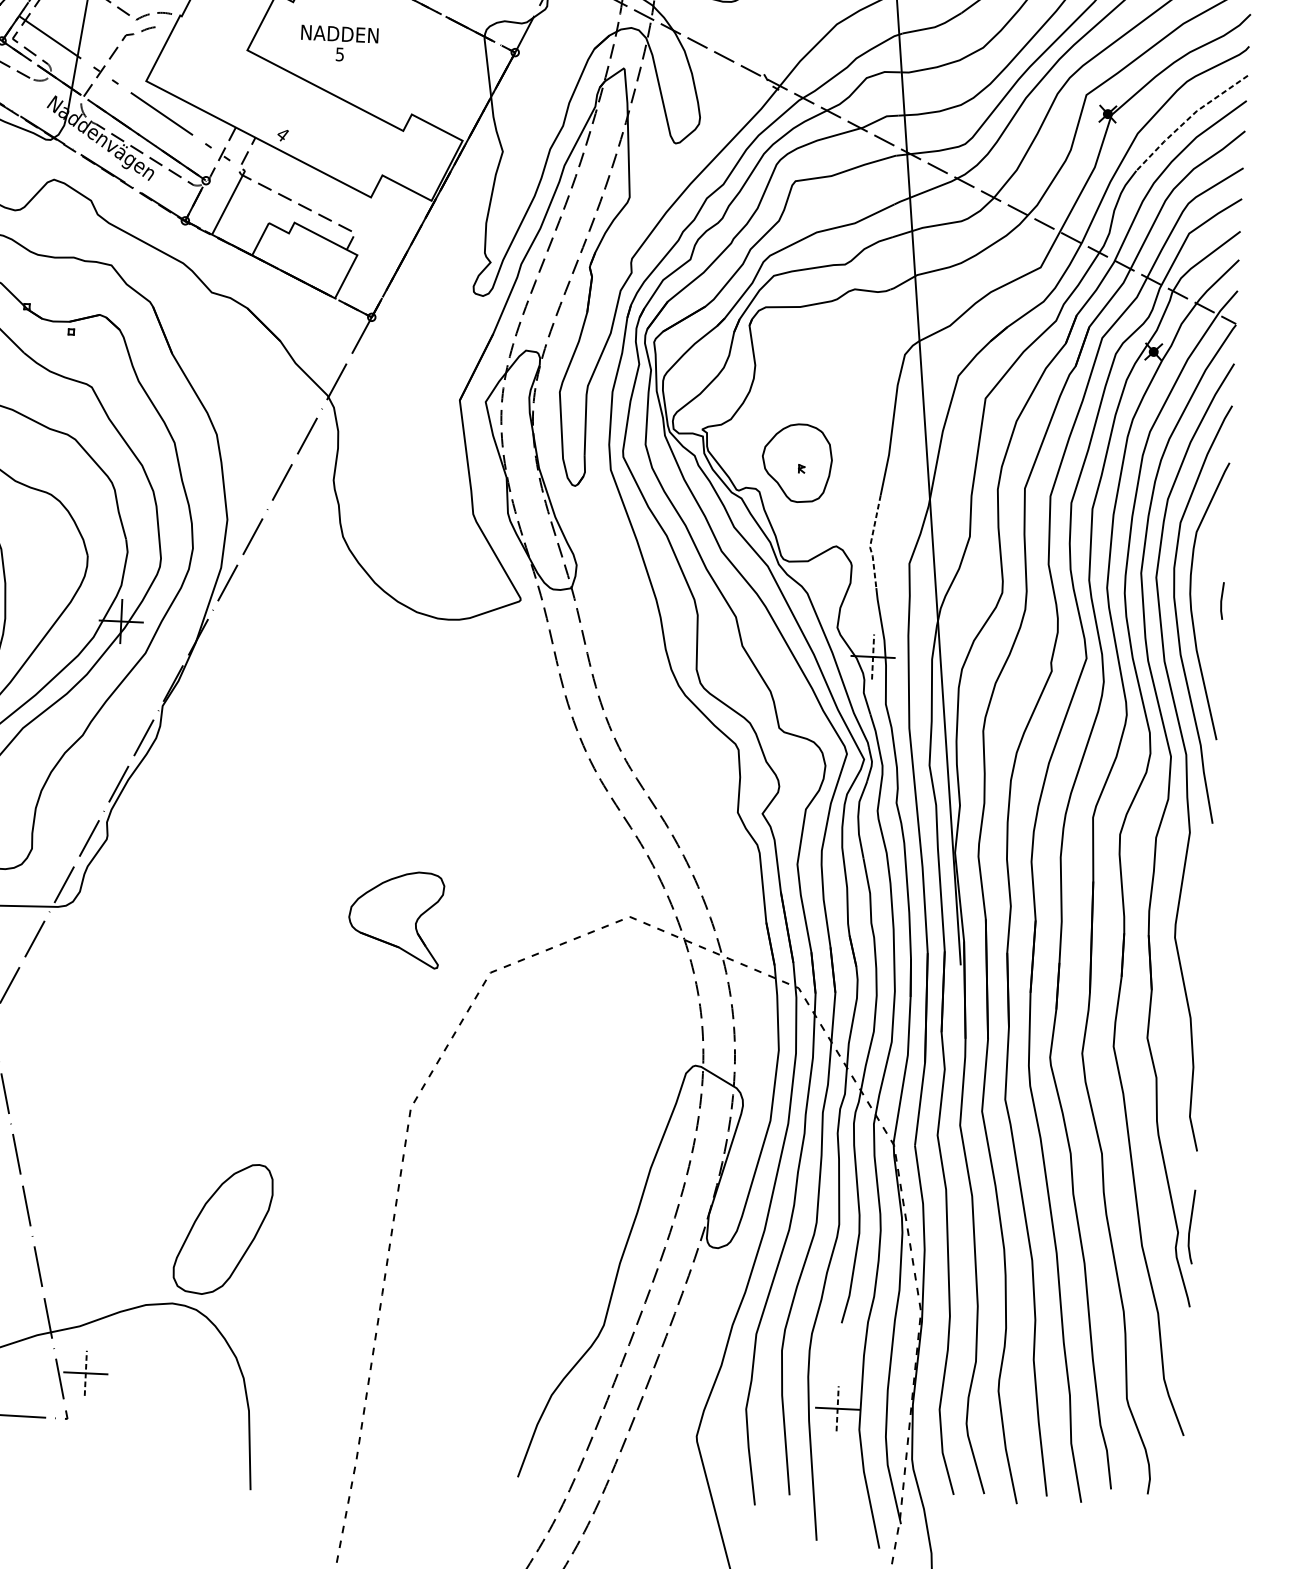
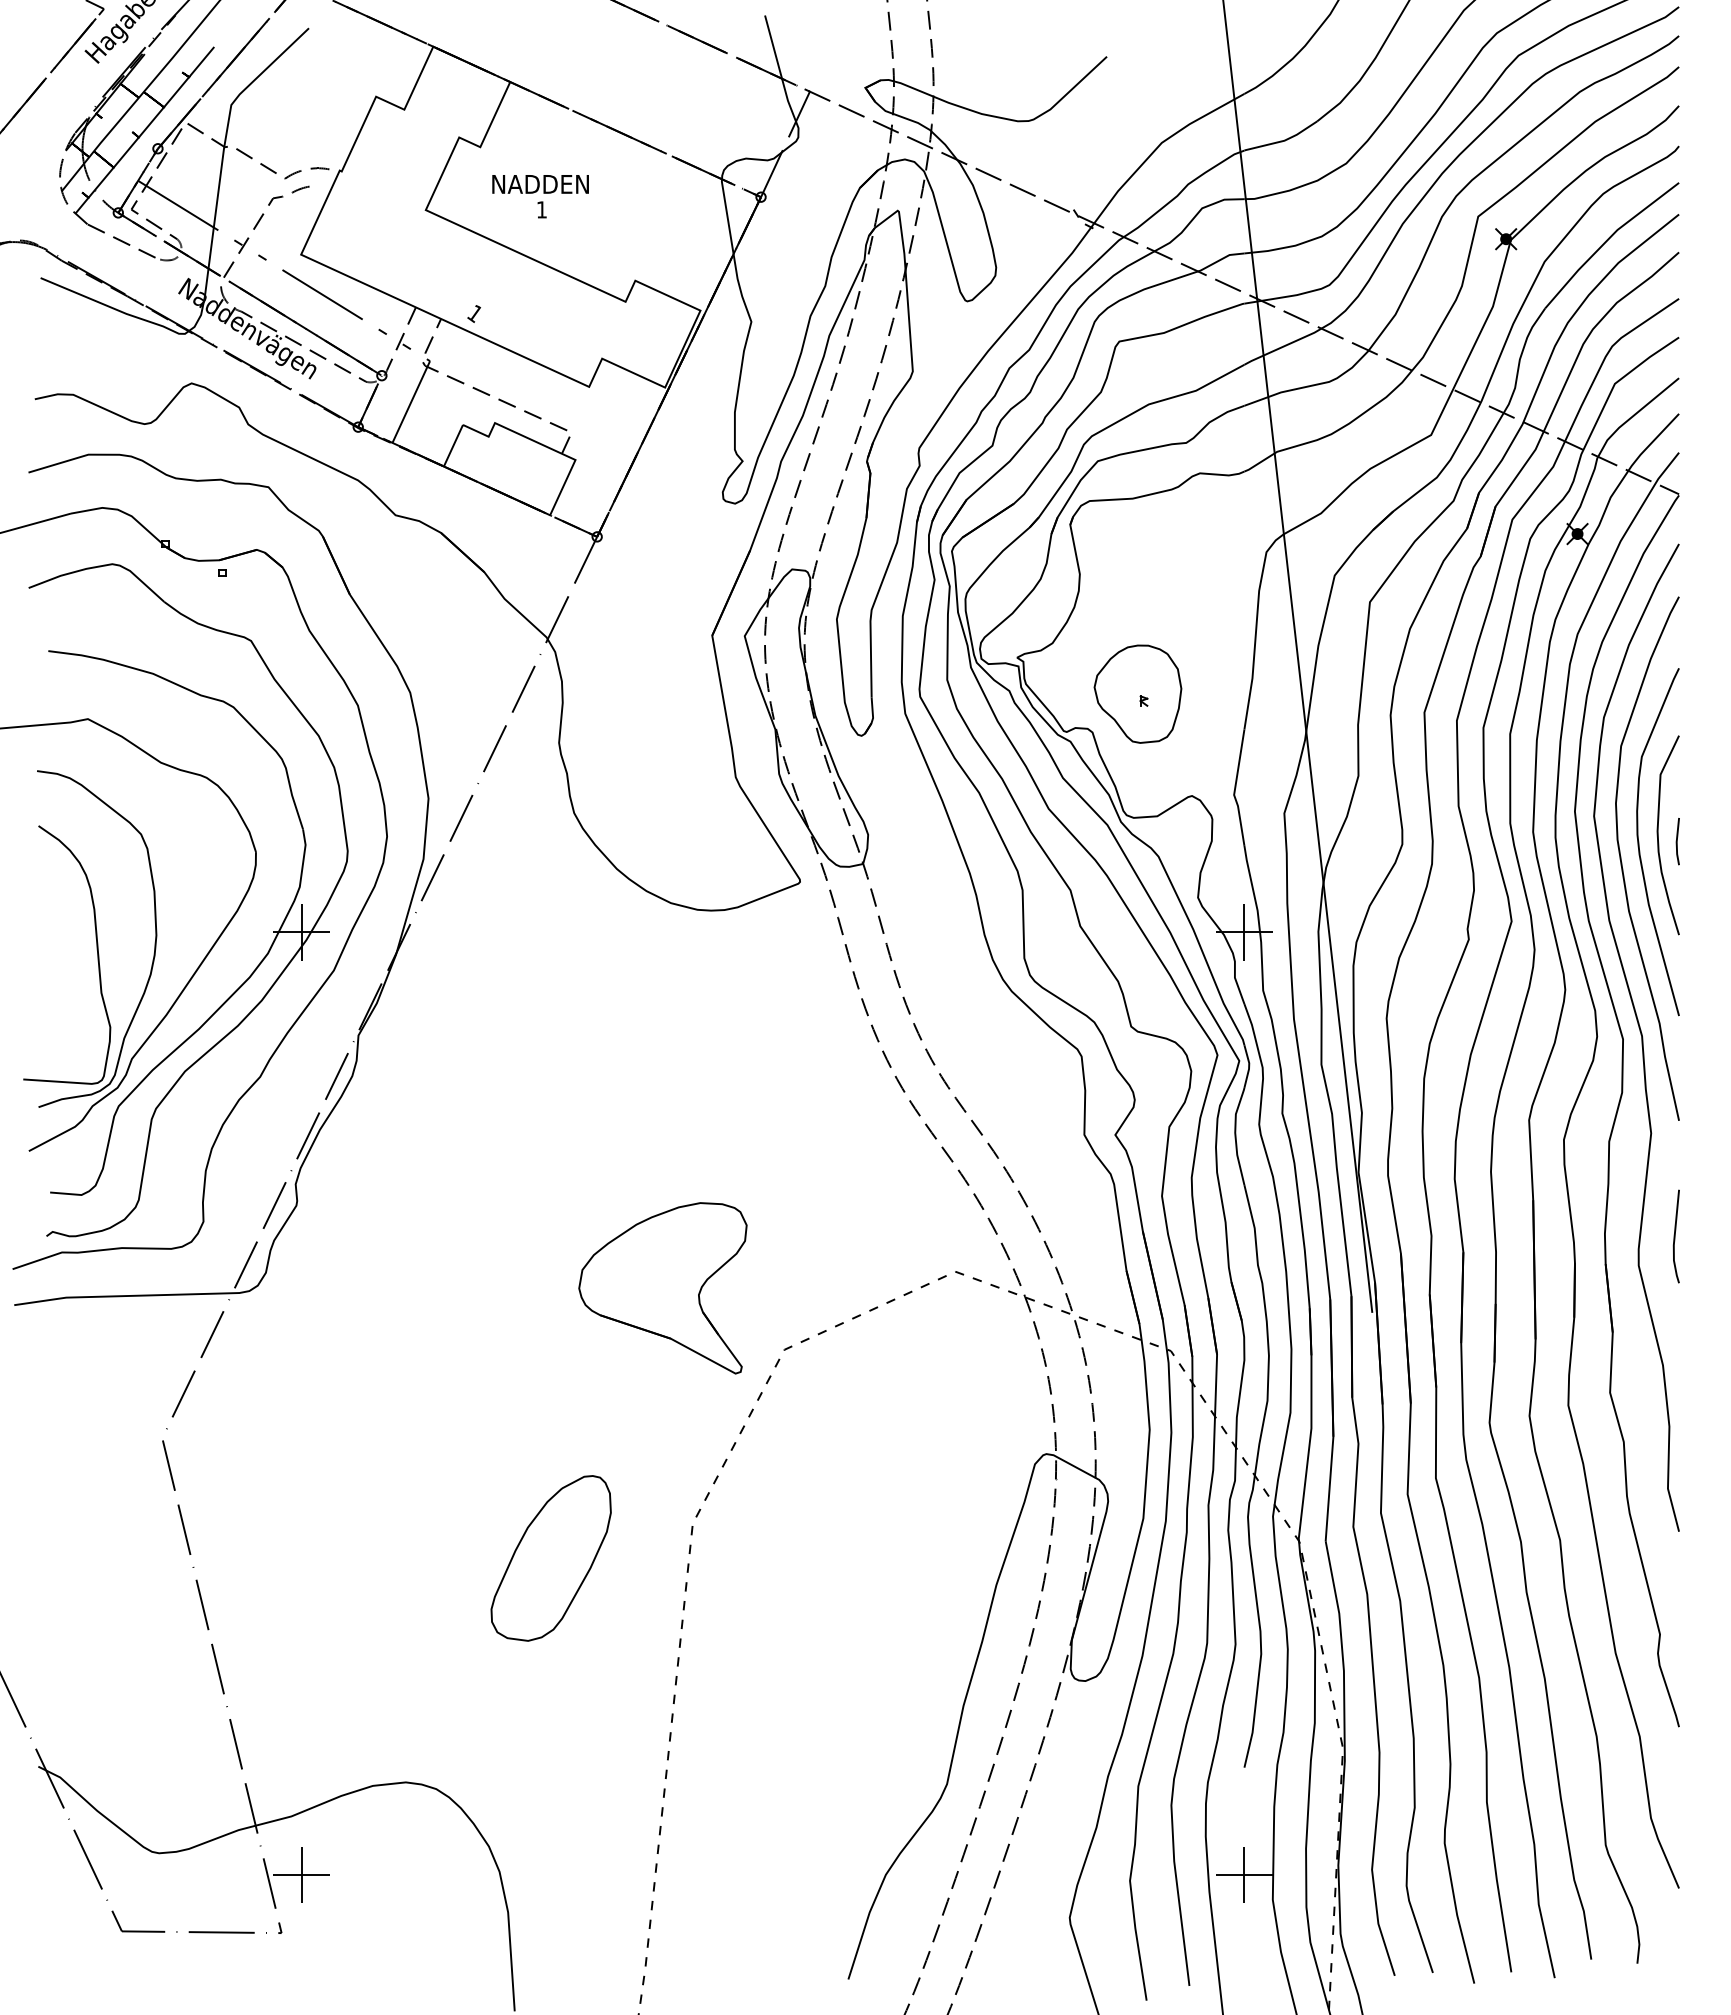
text: (339, 54) -> (541, 209), 5 -> 1
line: (1188, 118) -> (1607, 240), dashed -> solid
text: (282, 134) -> (474, 313), 4 -> 1
line: (871, 542) -> (1235, 789), dashed -> solid
curve: (1206, 595) -> (1658, 835), added
line: (873, 656) -> (1244, 931), dashed -> solid
part: (395, 919) -> (662, 1288), size x1.43
line: (1190, 1226) -> (1675, 1236), moved
part: (222, 1229) -> (550, 1558), moved
line: (85, 1372) -> (301, 1874), dashed -> solid
line: (837, 1408) -> (1244, 1874), dashed -> solid

